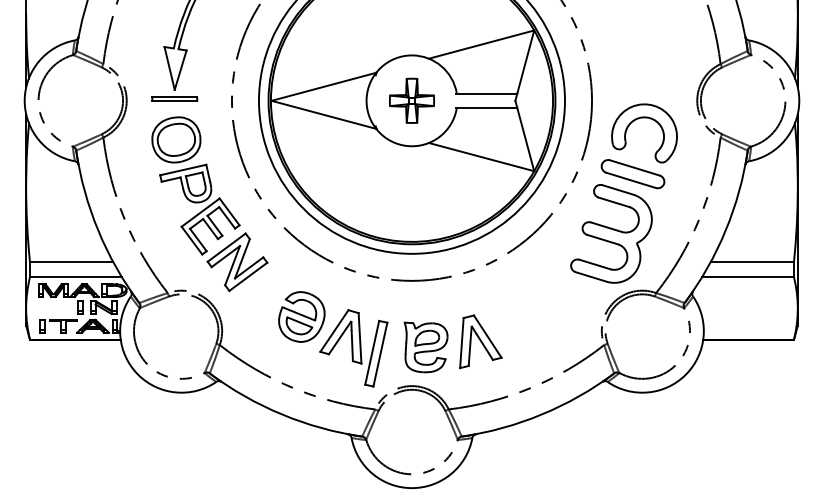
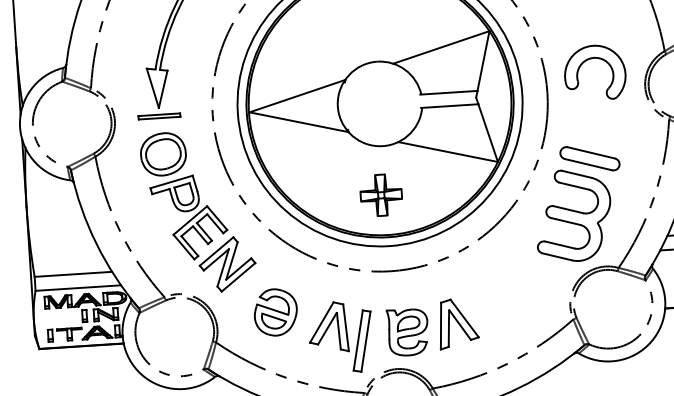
part: (411, 100) -> (380, 195), moved
part: (644, 118) -> (594, 58), moved
part: (301, 316) -> (275, 311), moved

